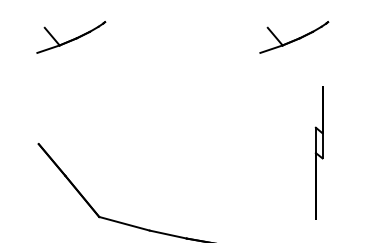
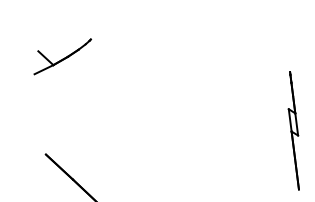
part: (294, 37) -> (259, 31), removed

